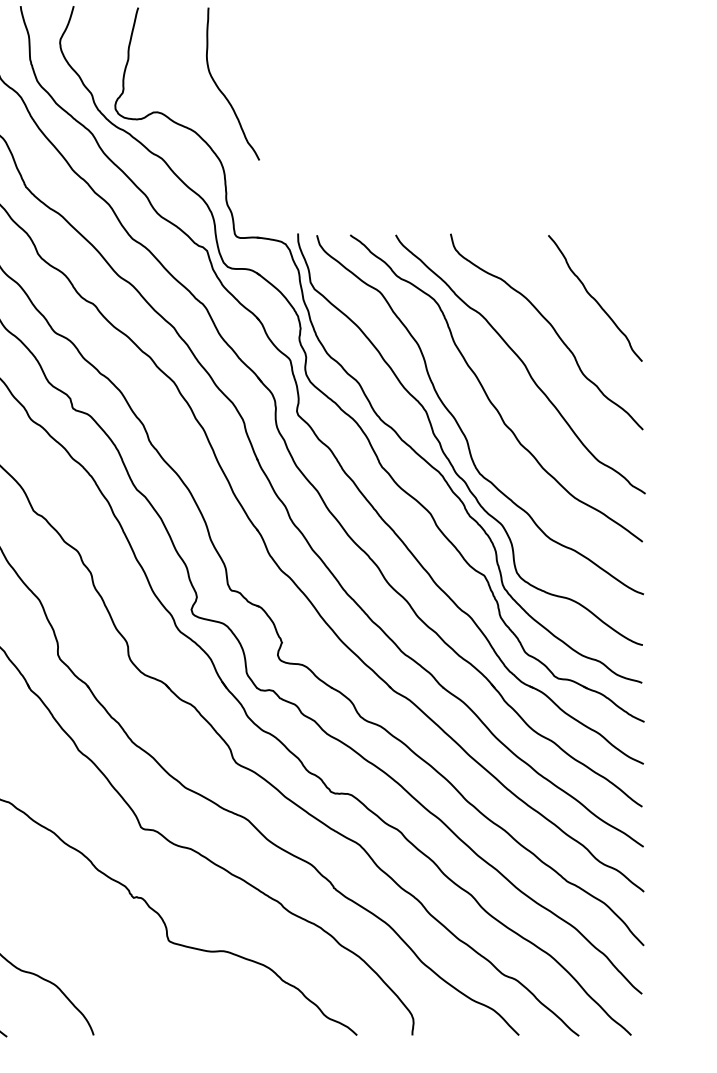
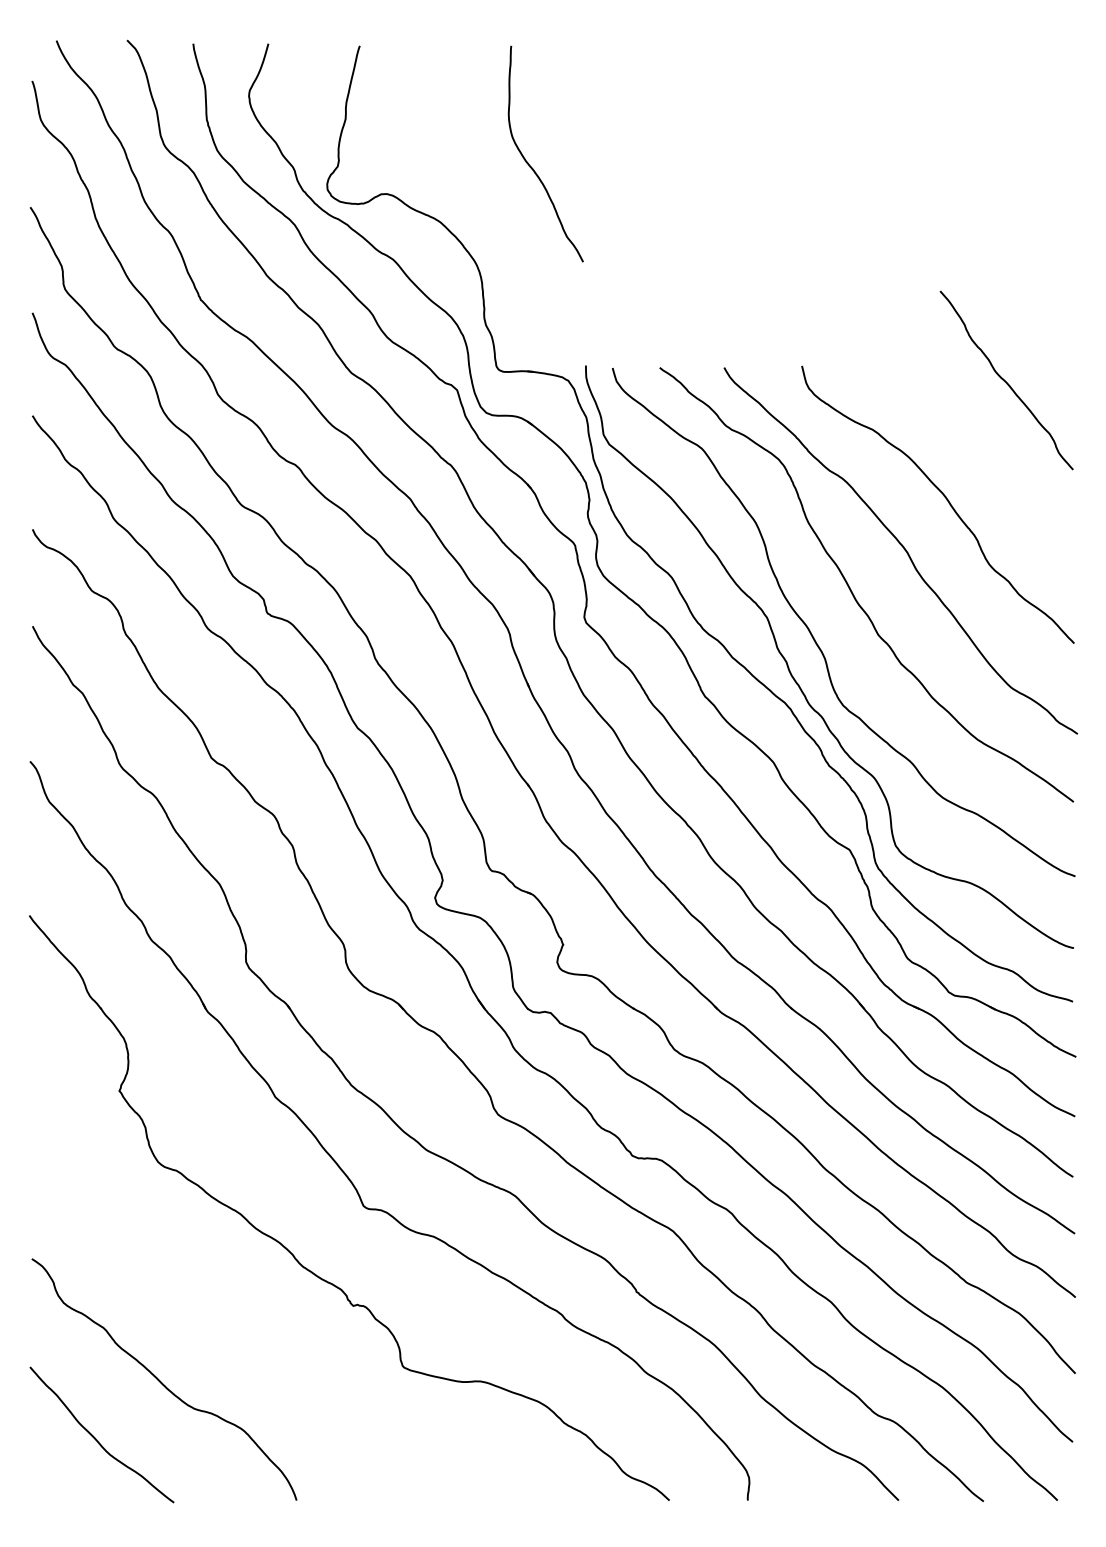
curve: (221, 90) -> (529, 163), moved
curve: (594, 298) -> (1005, 380), moved

